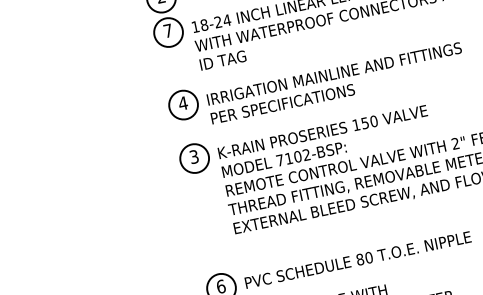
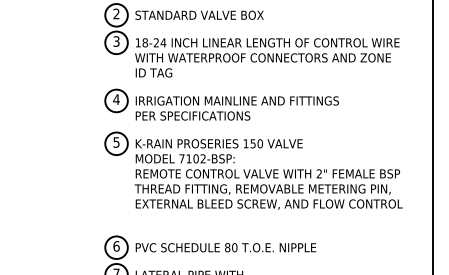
text: (168, 30) -> (116, 41), 7 -> 3
text: (193, 155) -> (116, 141), 3 -> 5

